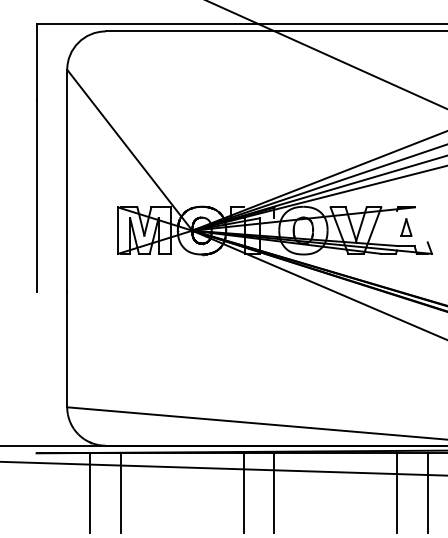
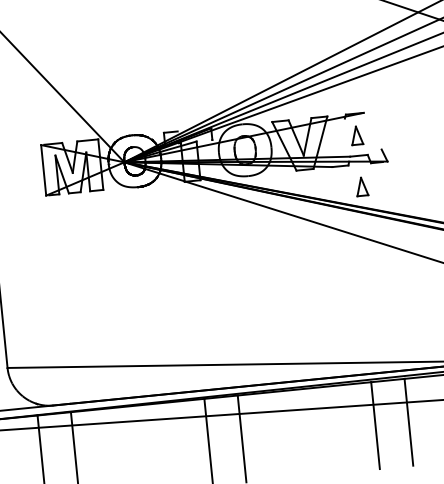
part: (406, 274) -> (362, 186), added

